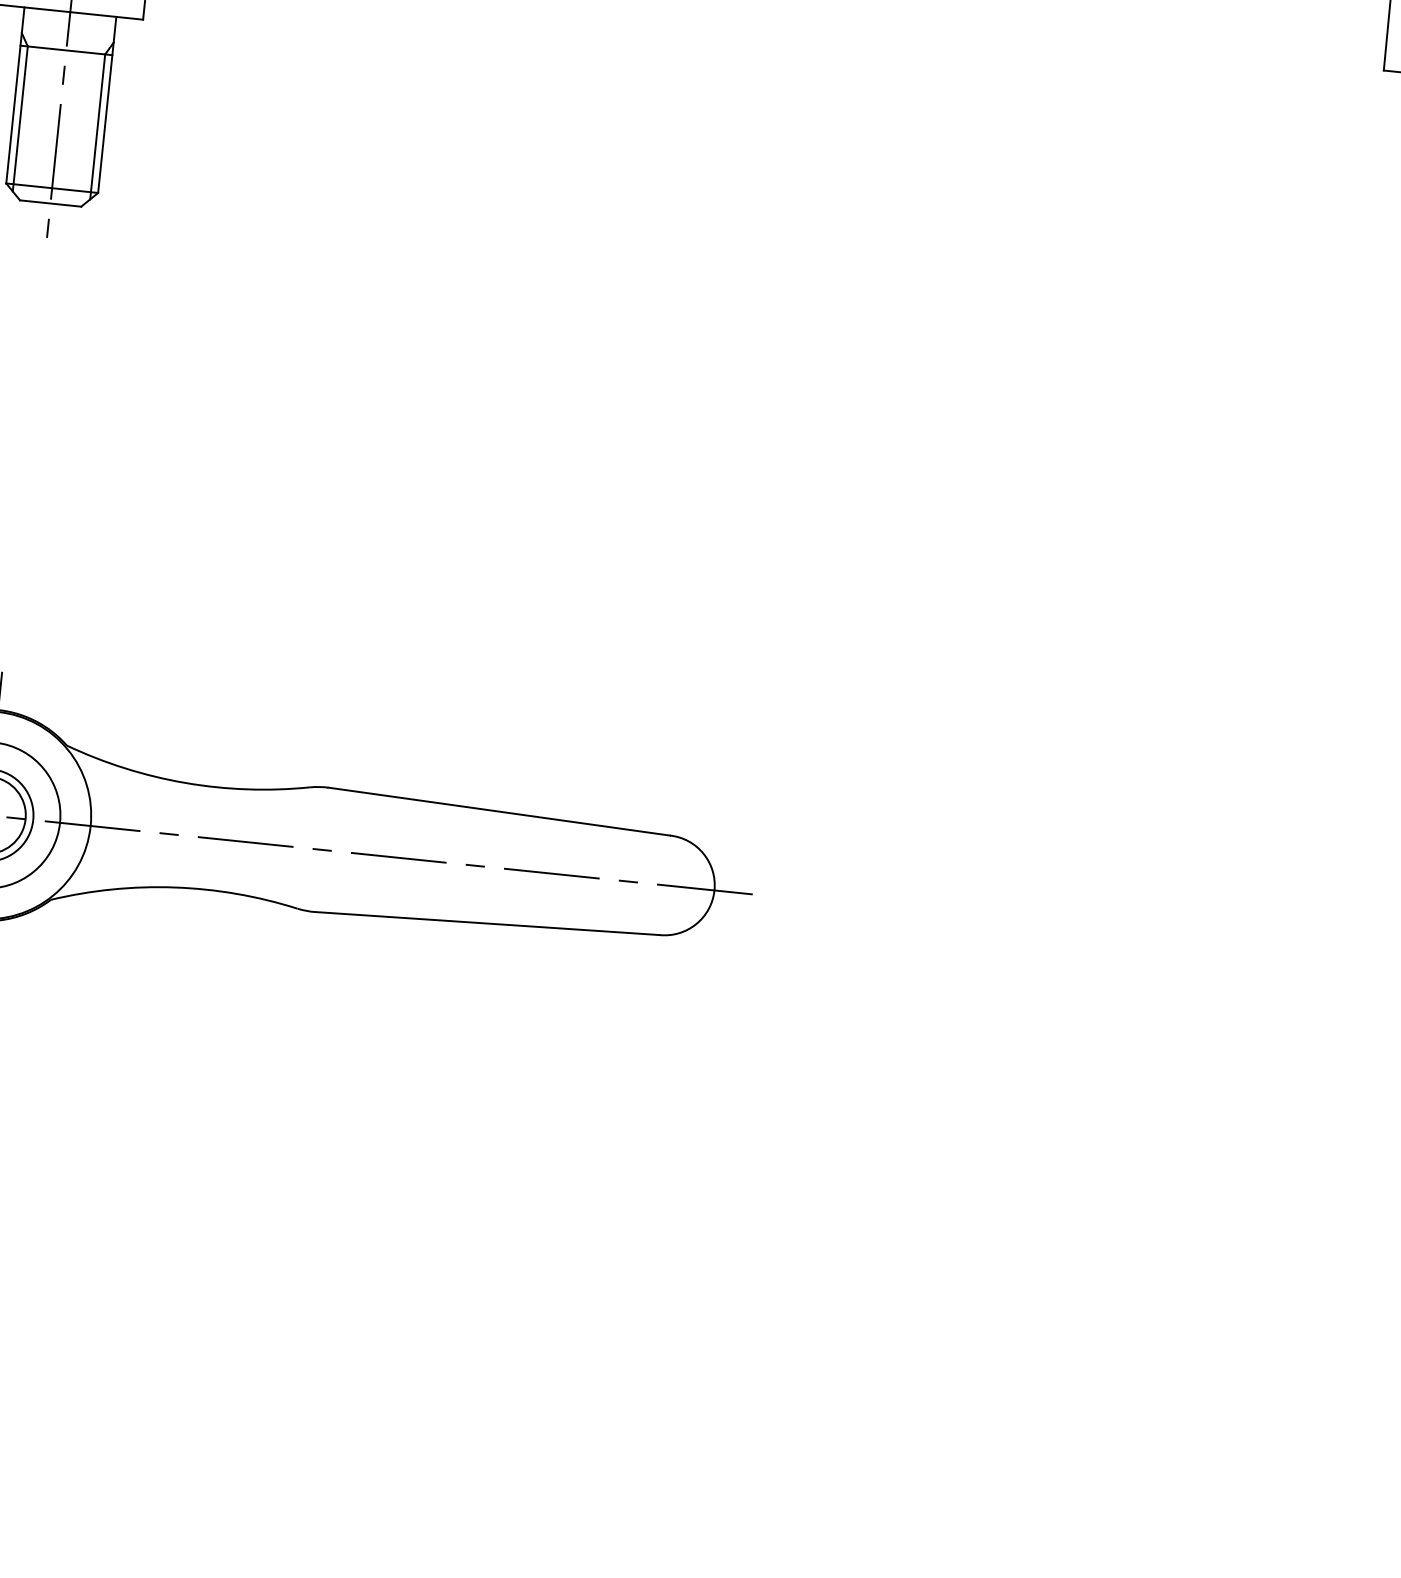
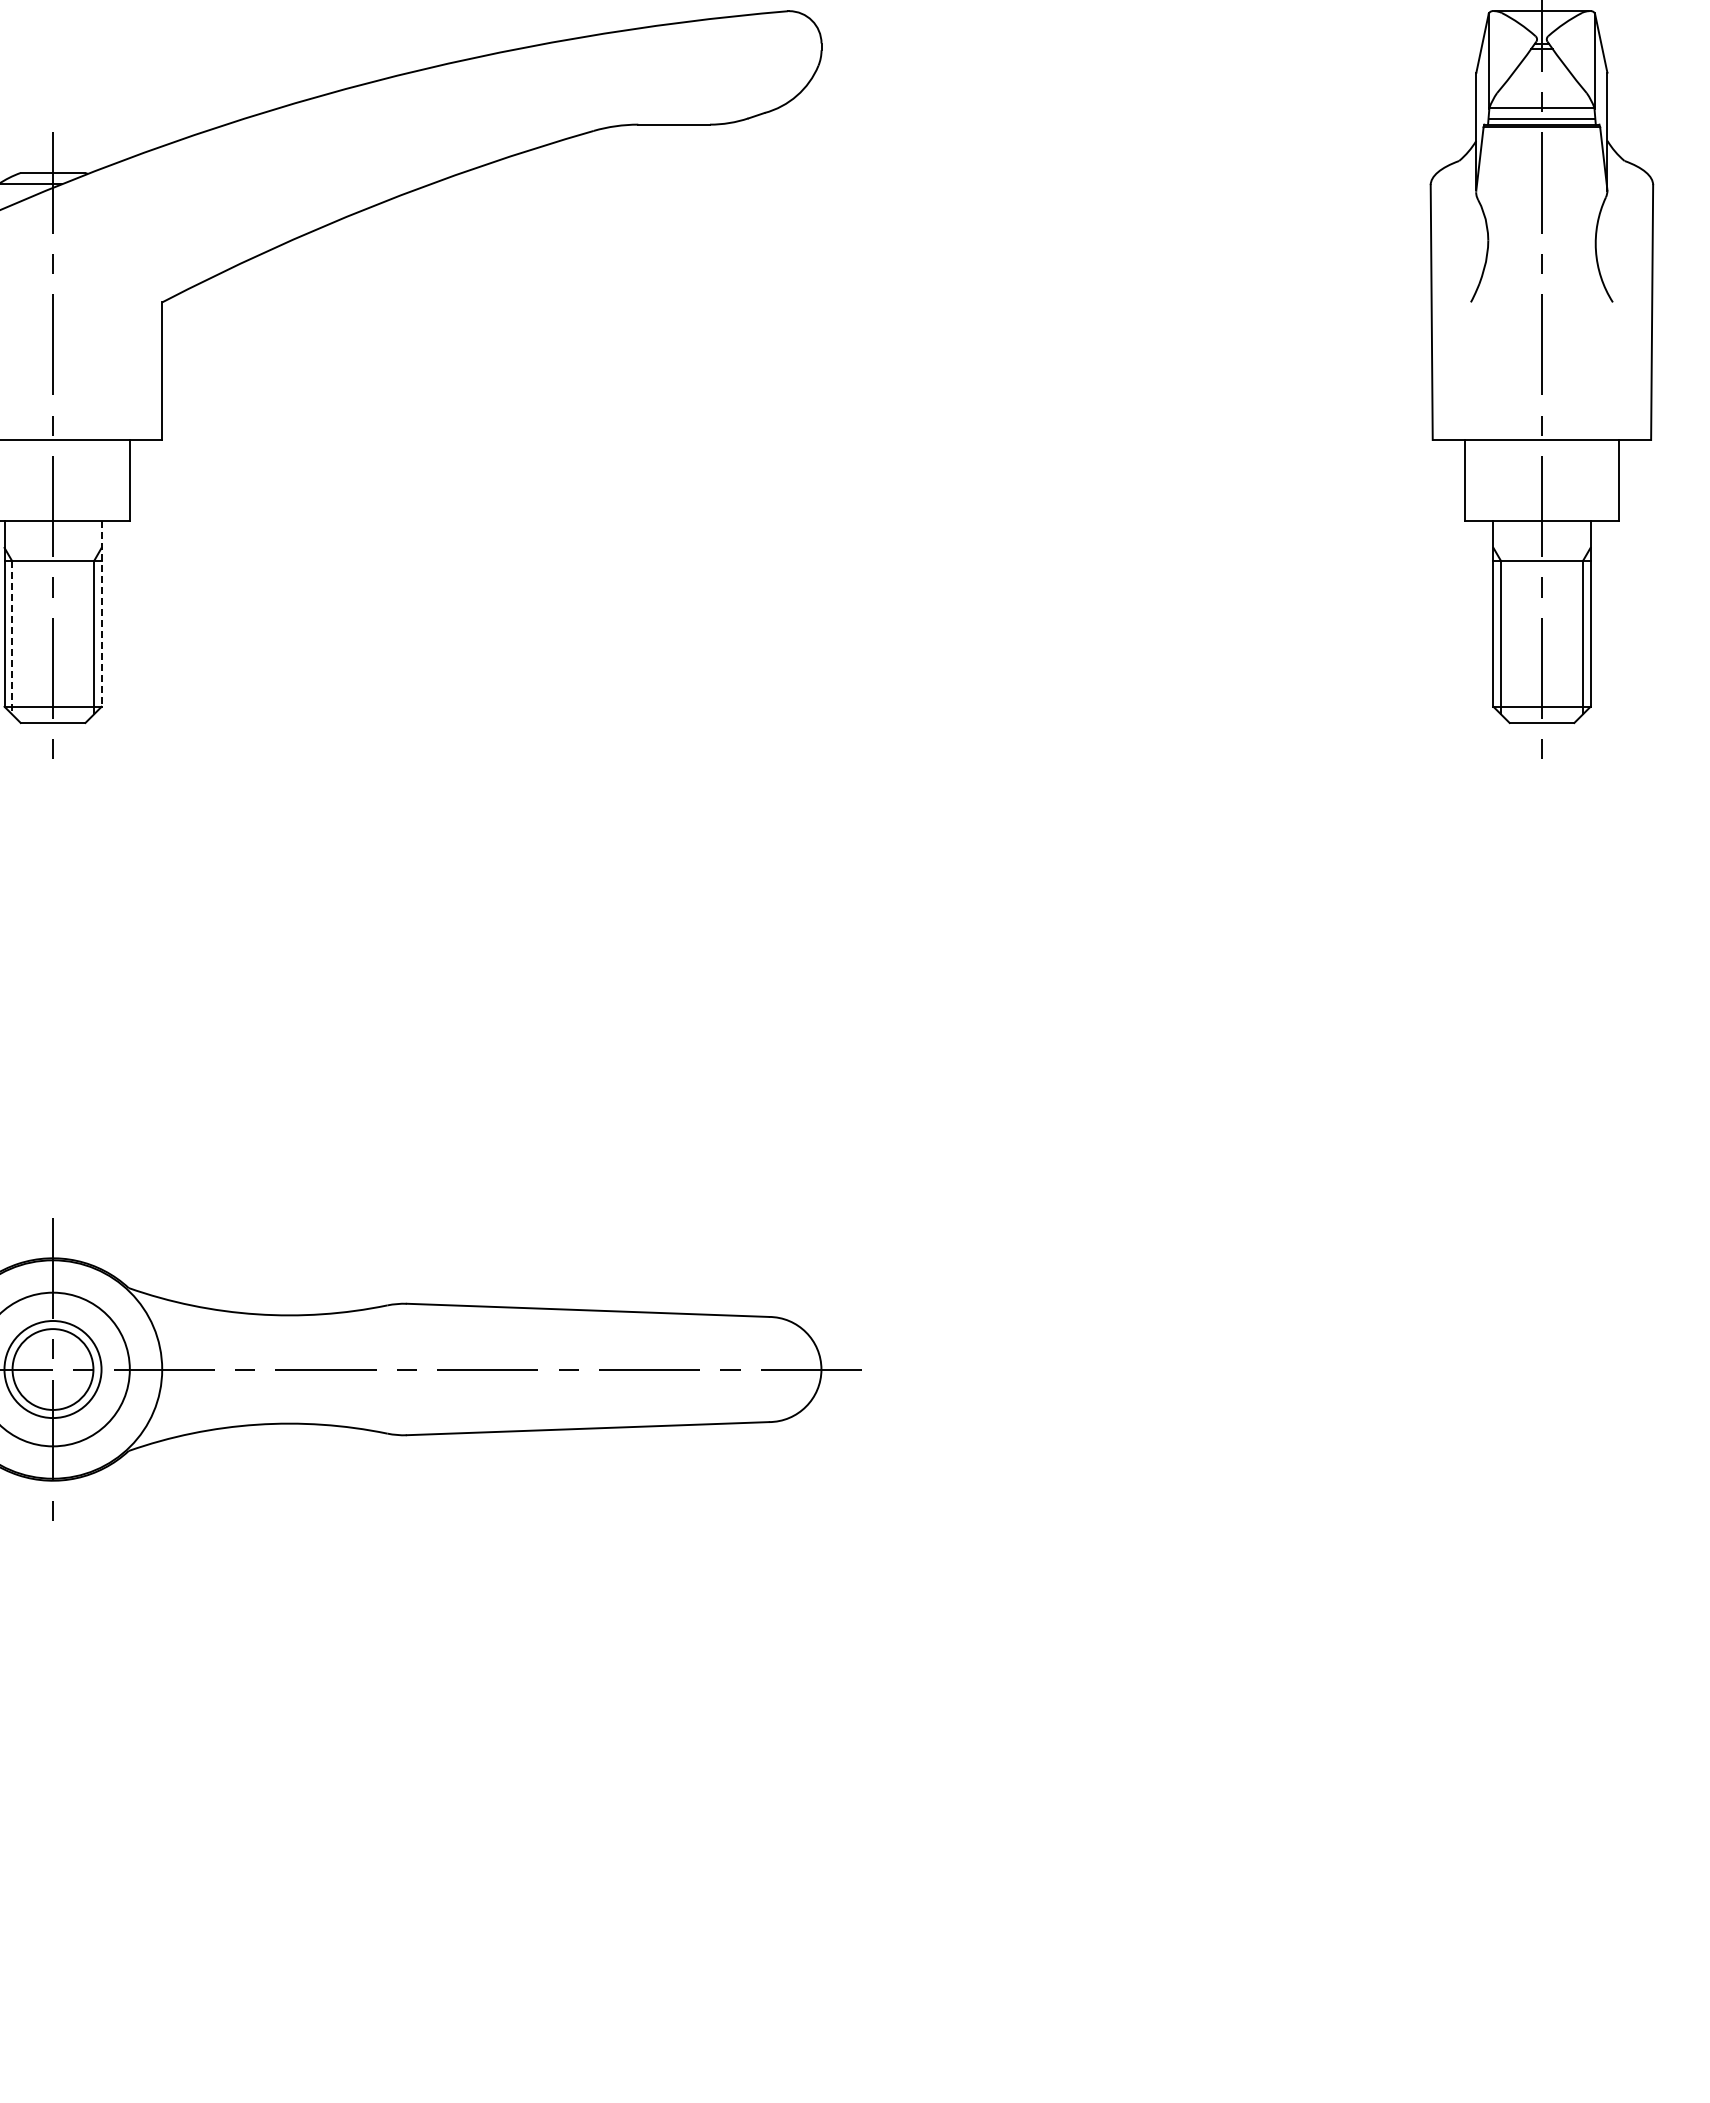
line: (107, 105) -> (101, 614), solid -> dashed
line: (20, 118) -> (12, 637), solid -> dashed

